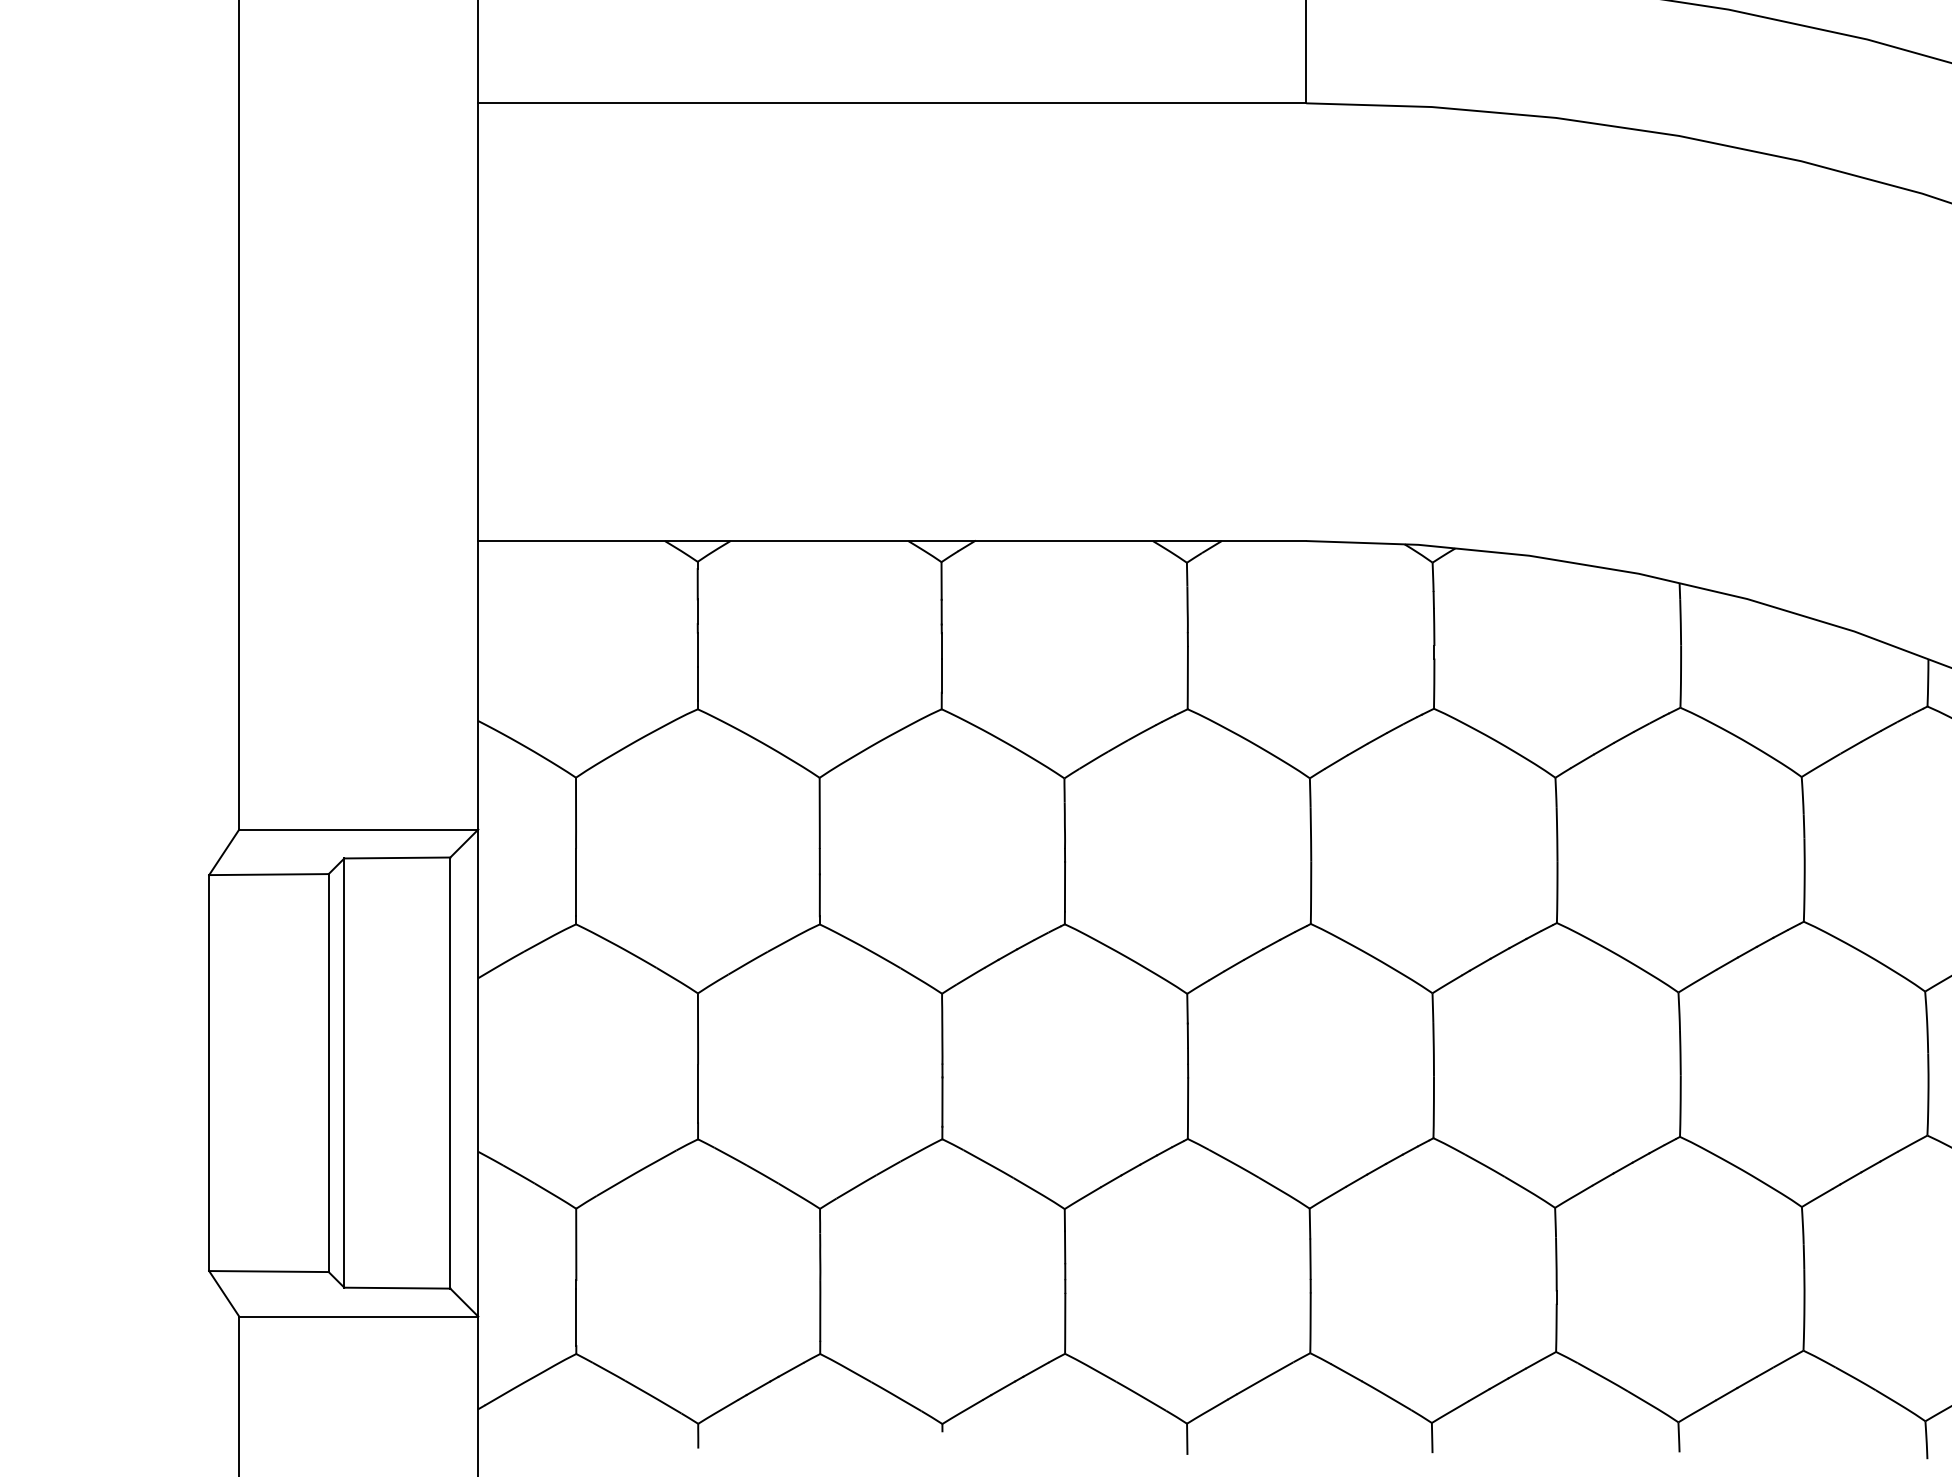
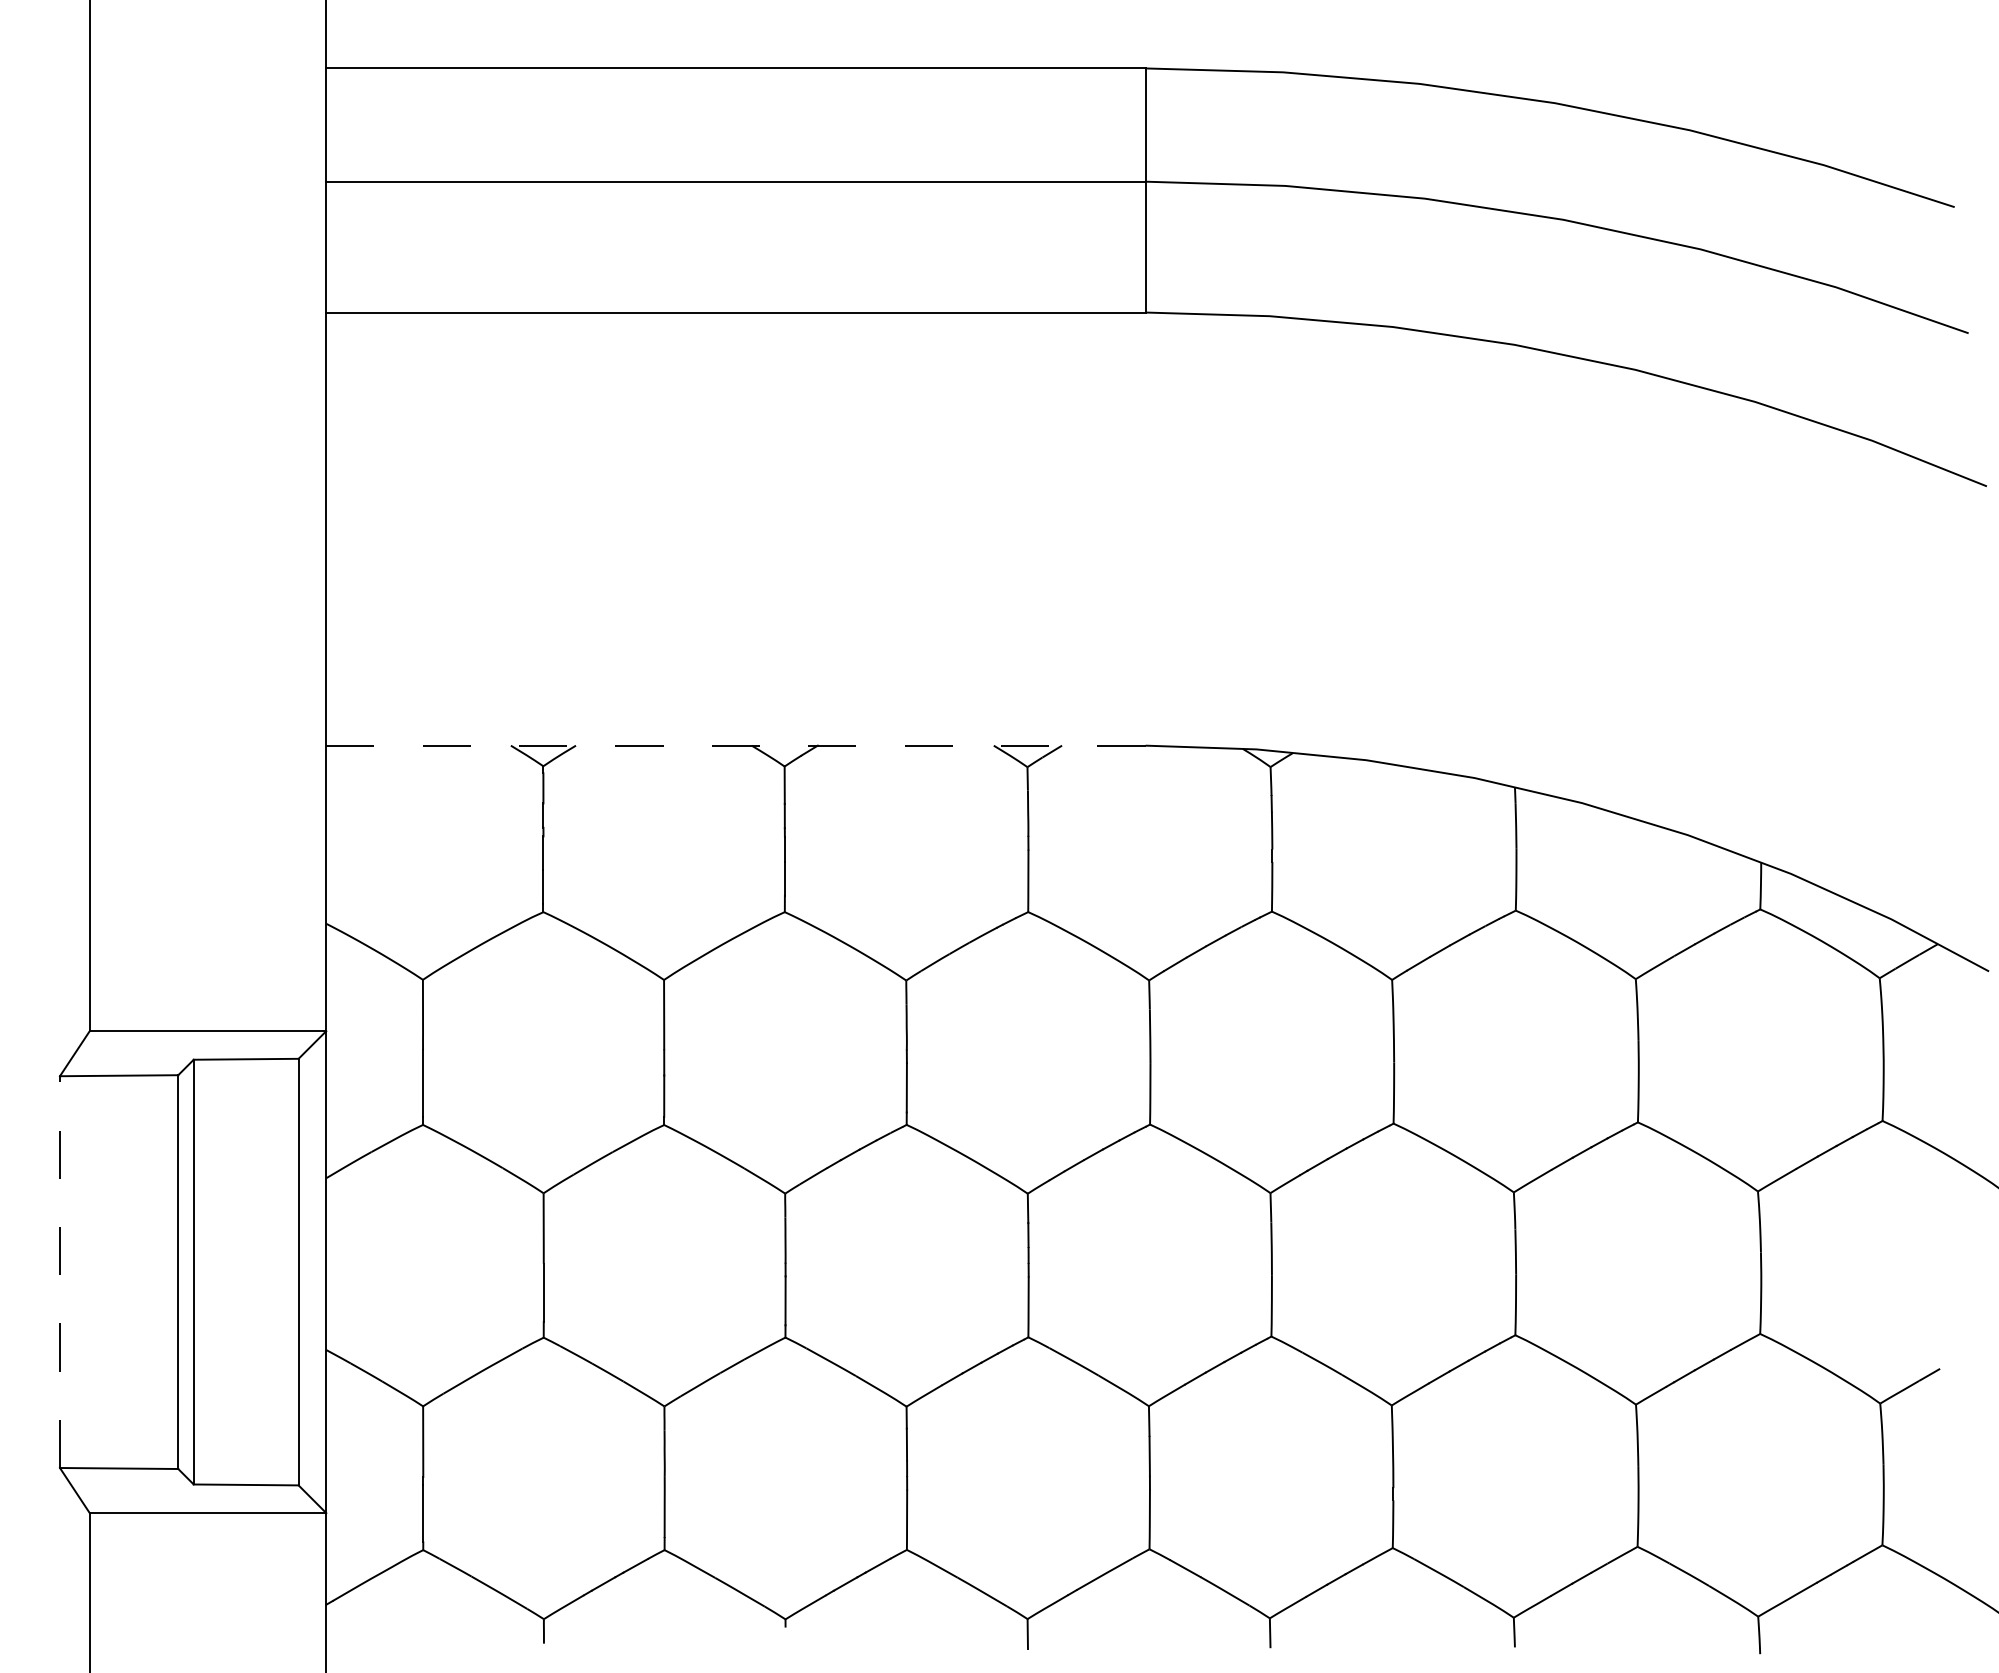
line: (891, 540) -> (735, 745), solid -> dashed
line: (208, 1073) -> (59, 1272), solid -> dashed

